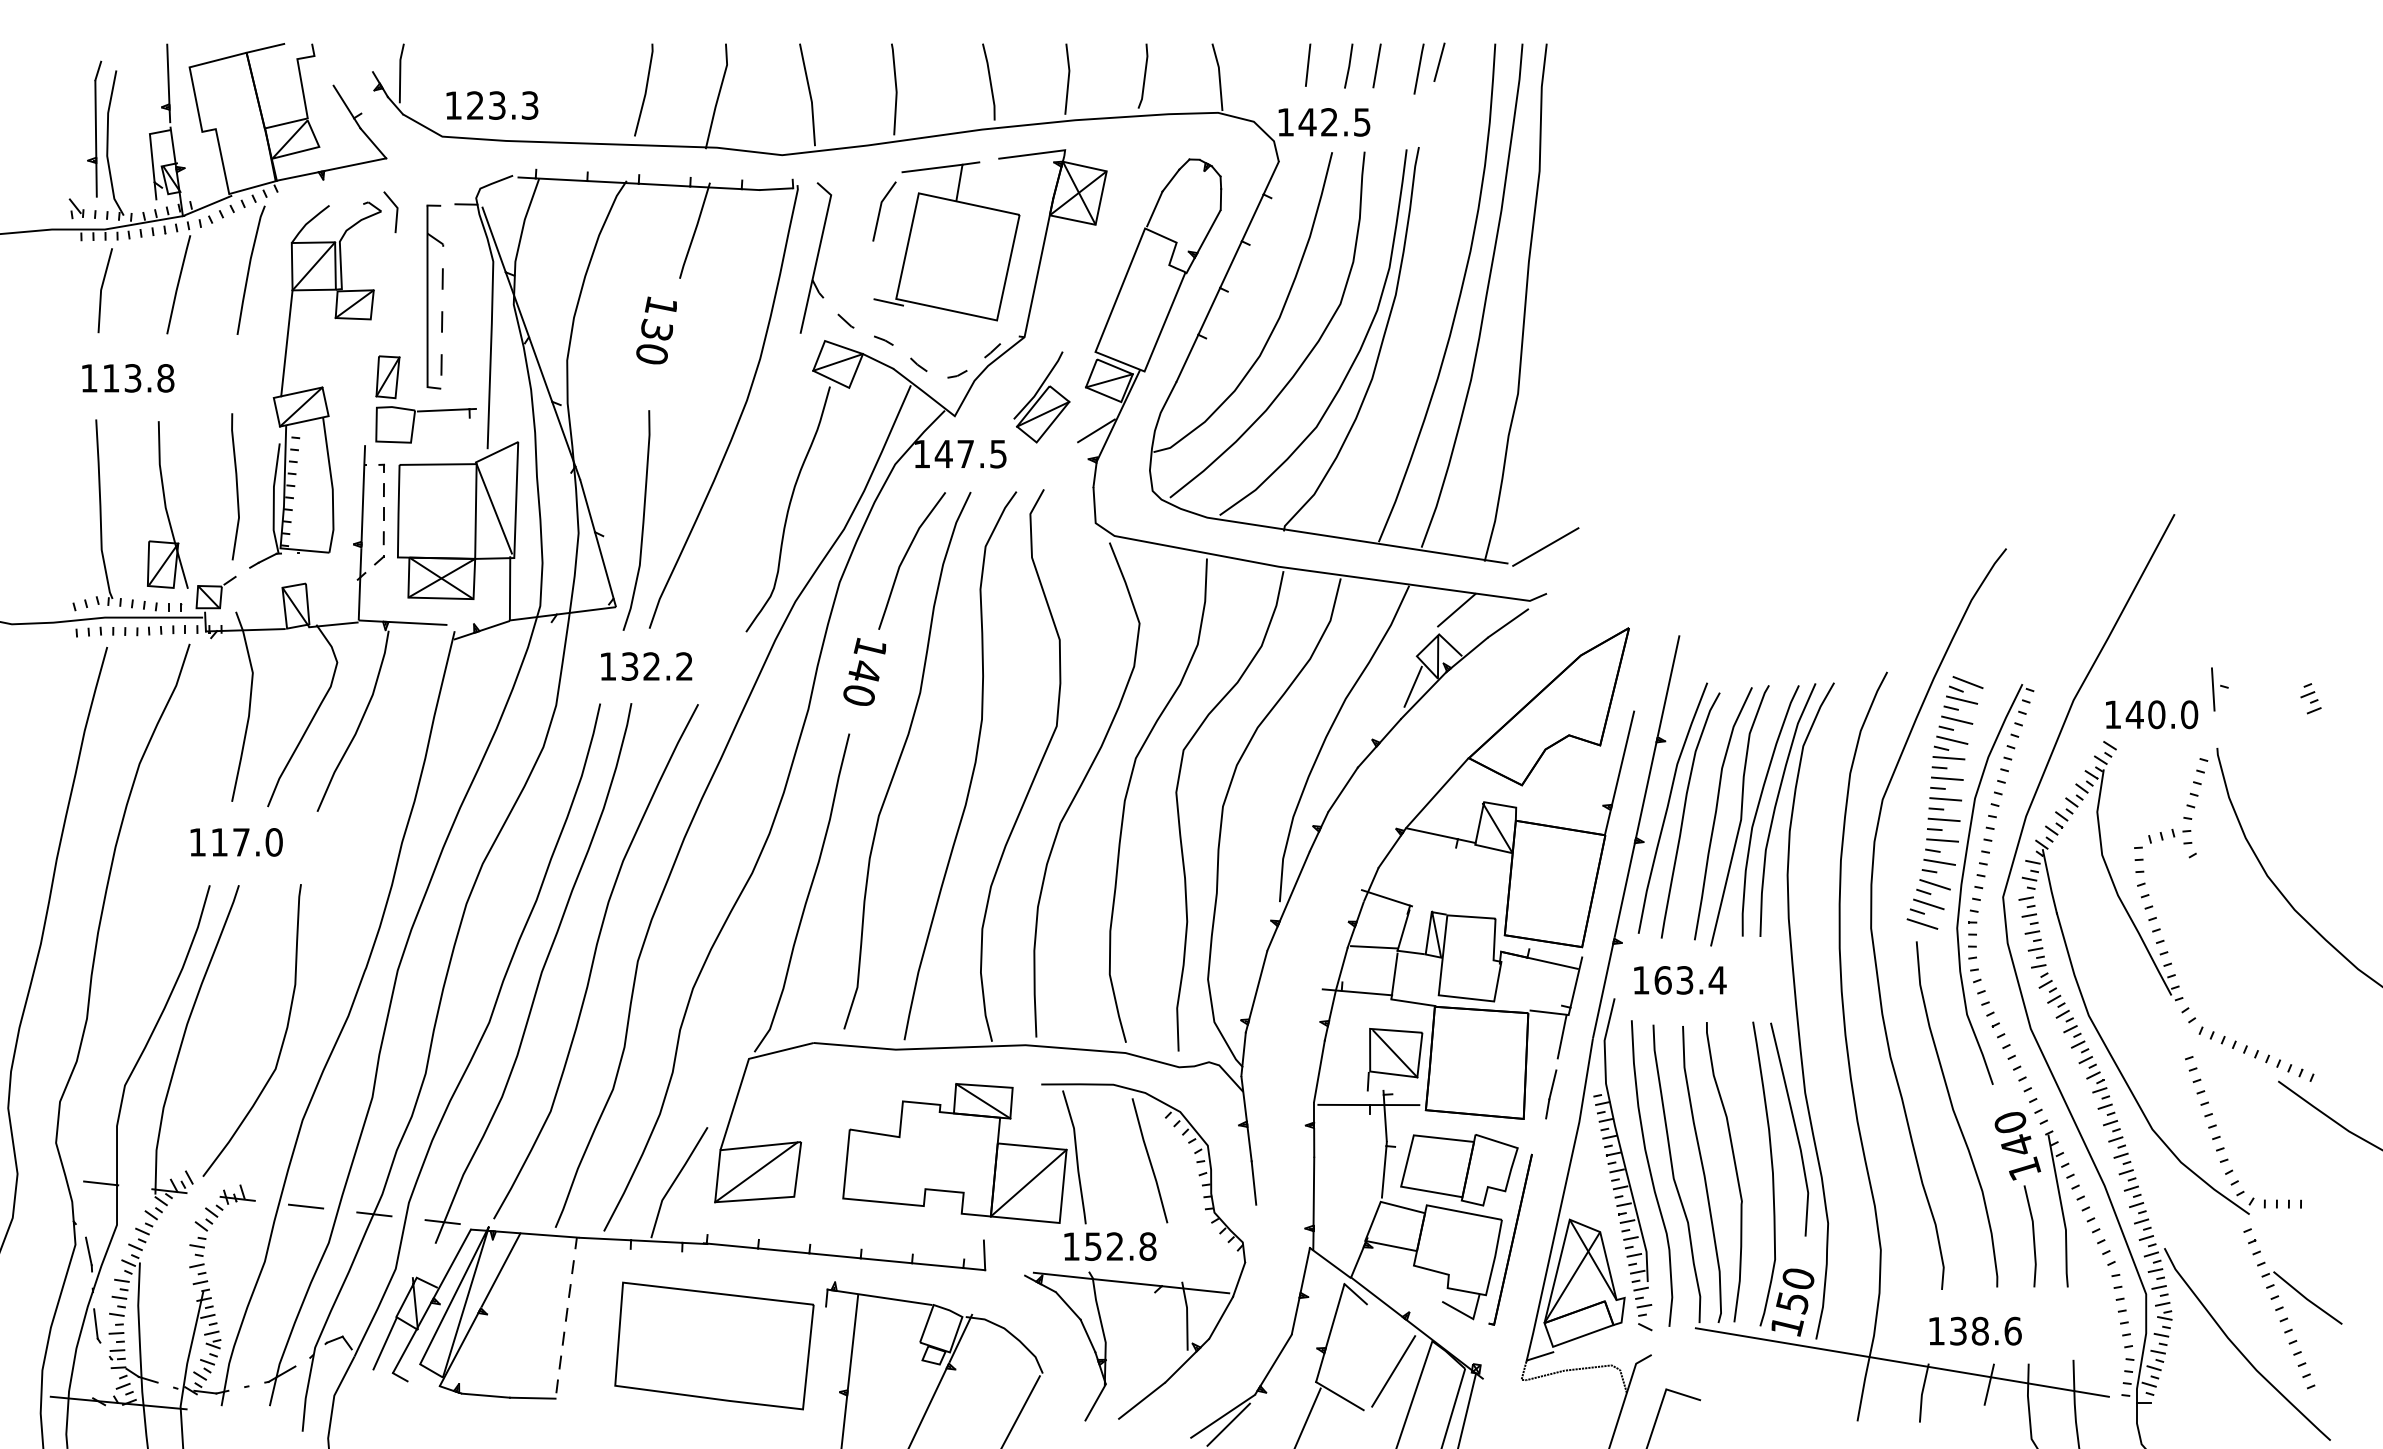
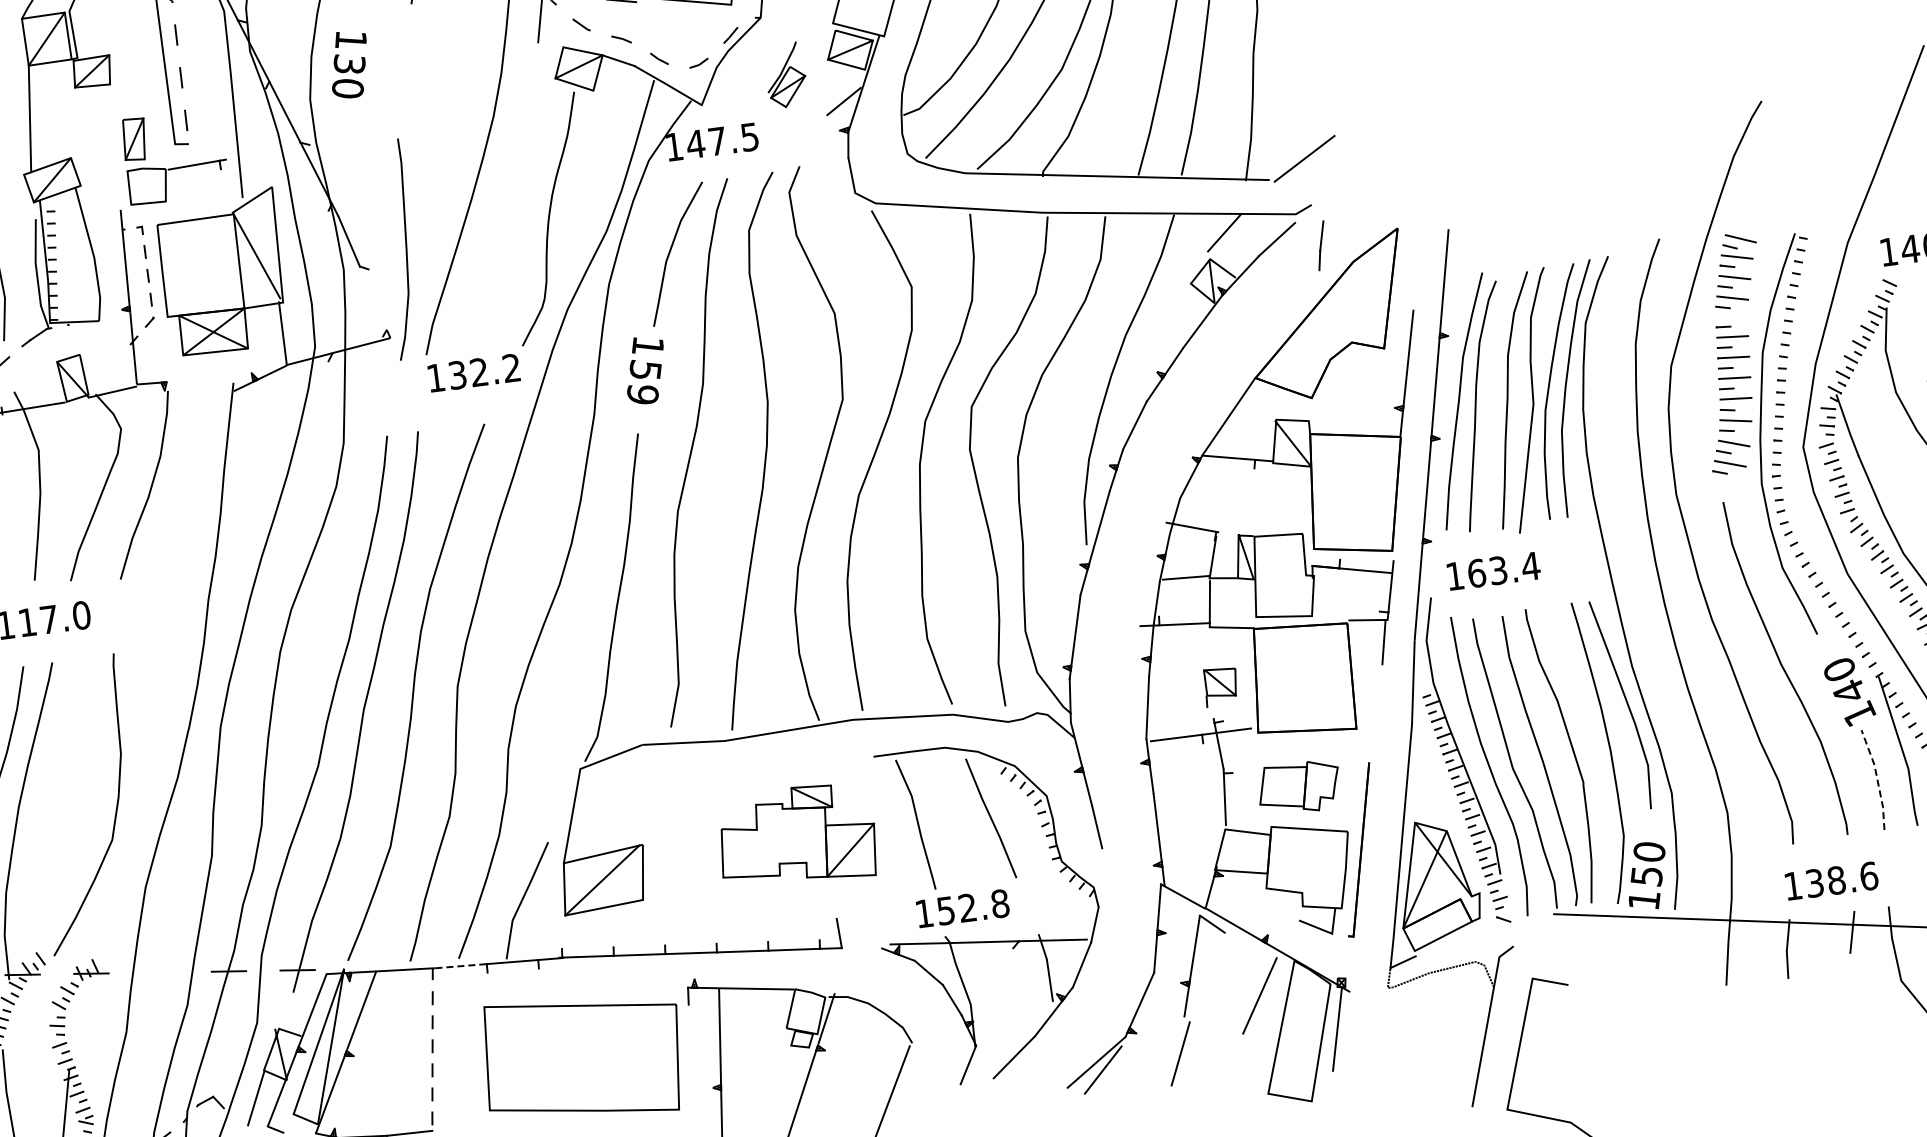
text: (656, 330) -> (349, 64), moved
part: (1041, 397) -> (785, 75), size x0.7
line: (604, 565) -> (373, 298), removed
line: (417, 623) -> (195, 379), removed
text: (646, 666) -> (474, 373), moved
text: (862, 682) -> (644, 381), 140 -> 159
line: (1412, 686) -> (1190, 314), removed
line: (1948, 757) -> (1731, 315), removed
line: (1922, 923) -> (1726, 483), removed
part: (1394, 1059) -> (1220, 686), size x0.6
line: (1551, 1094) -> (1321, 245), moved
part: (954, 1153) -> (796, 836), size x0.7
part: (1459, 1170) -> (1299, 788), size x0.7
line: (305, 1206) -> (159, 972), removed
line: (2033, 1236) -> (1877, 779), solid -> dashed
line: (605, 1239) -> (461, 966), solid -> dashed
line: (1339, 1396) -> (1209, 1027), removed

